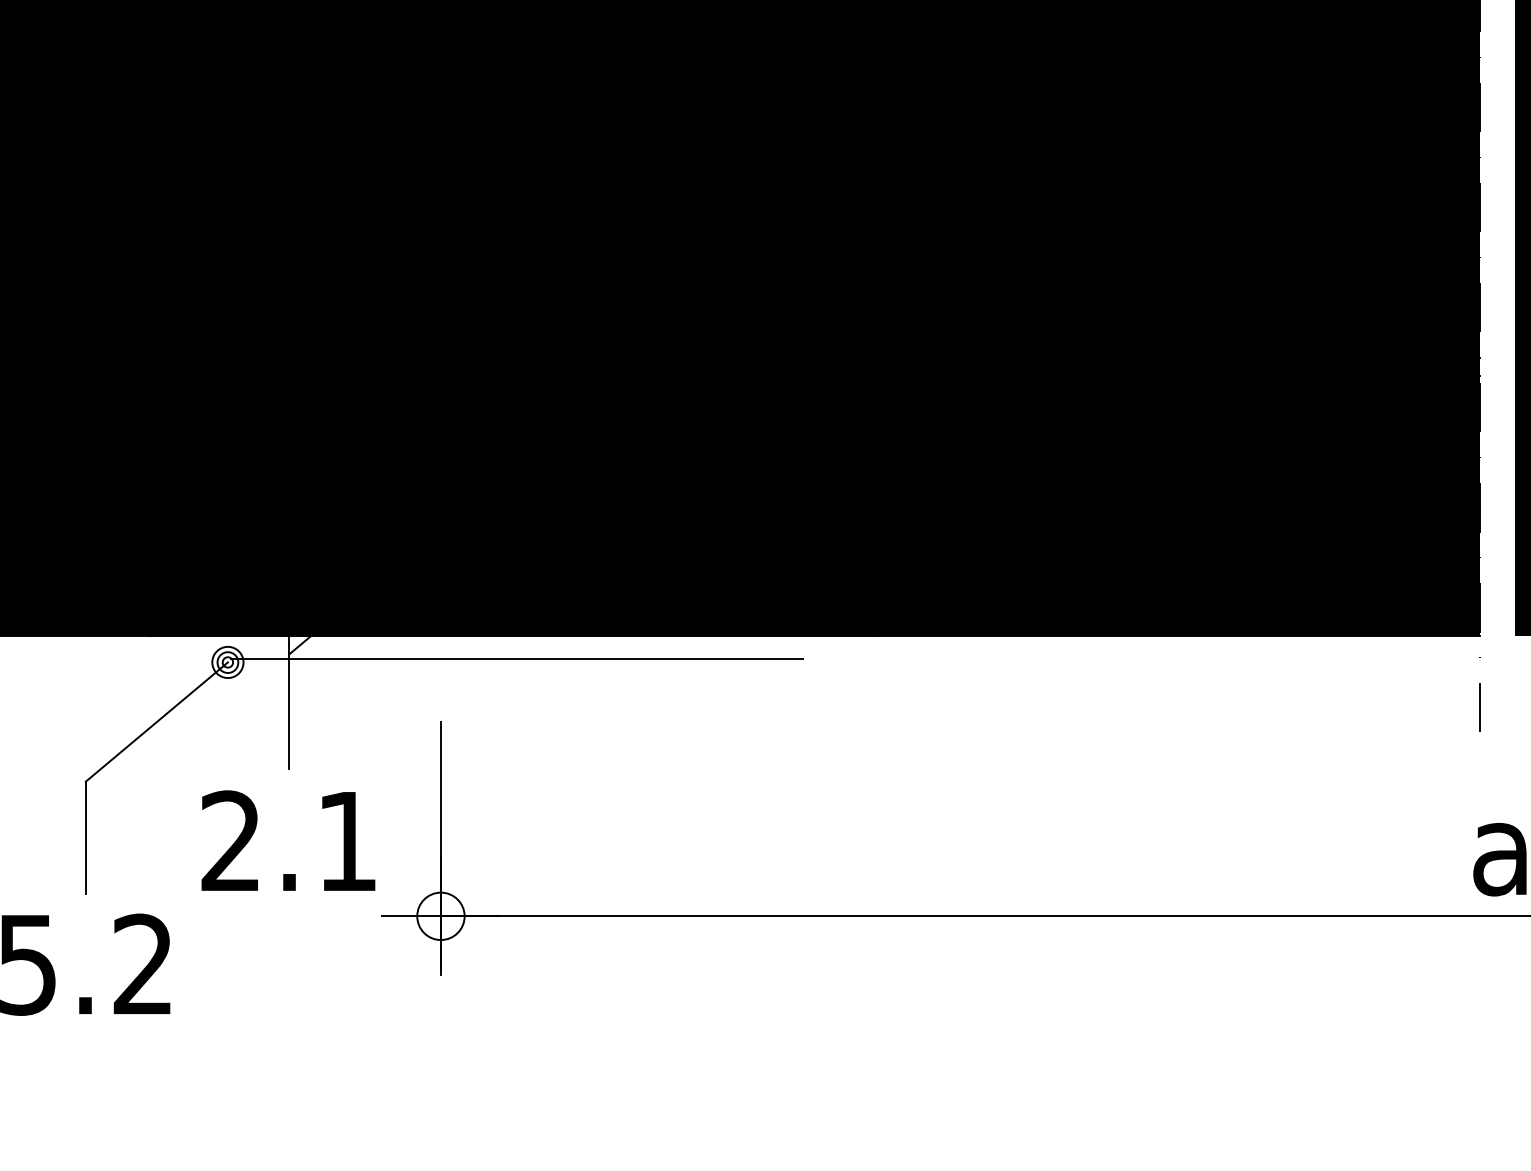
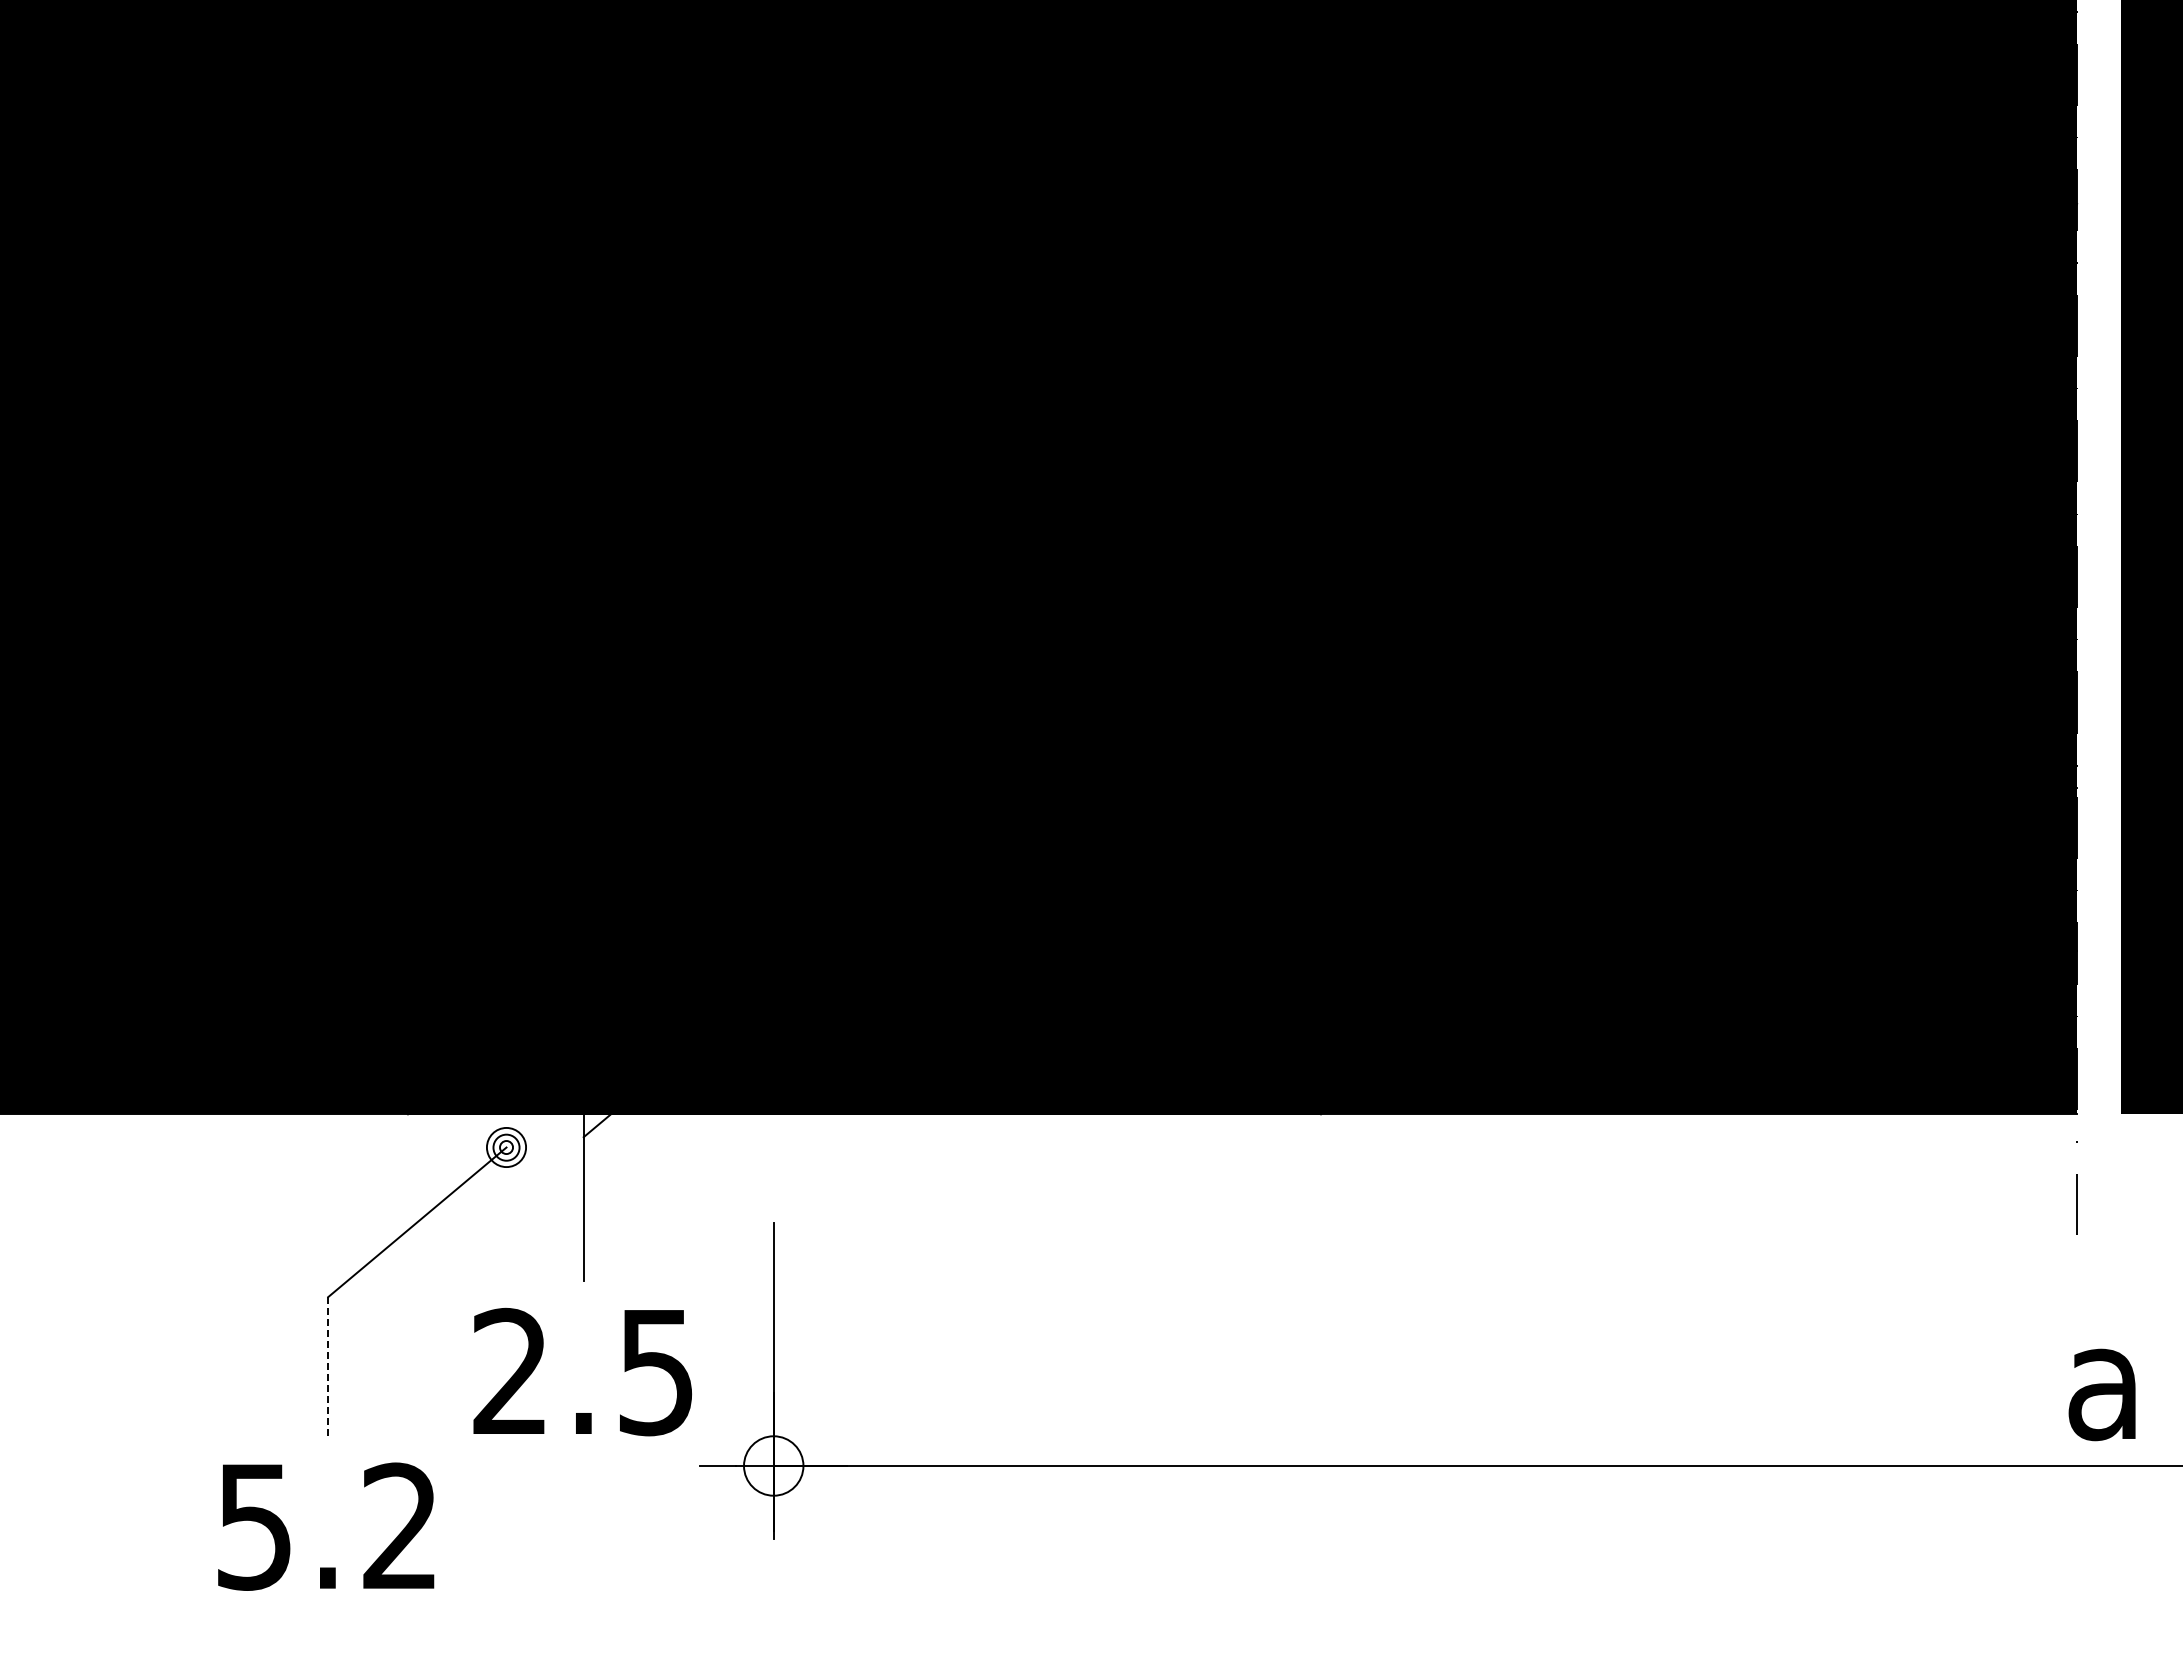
line: (517, 658) -> (869, 1142), removed
line: (86, 838) -> (328, 1368), solid -> dashed
text: (347, 842) -> (656, 1373), 2.1 -> 2.5

